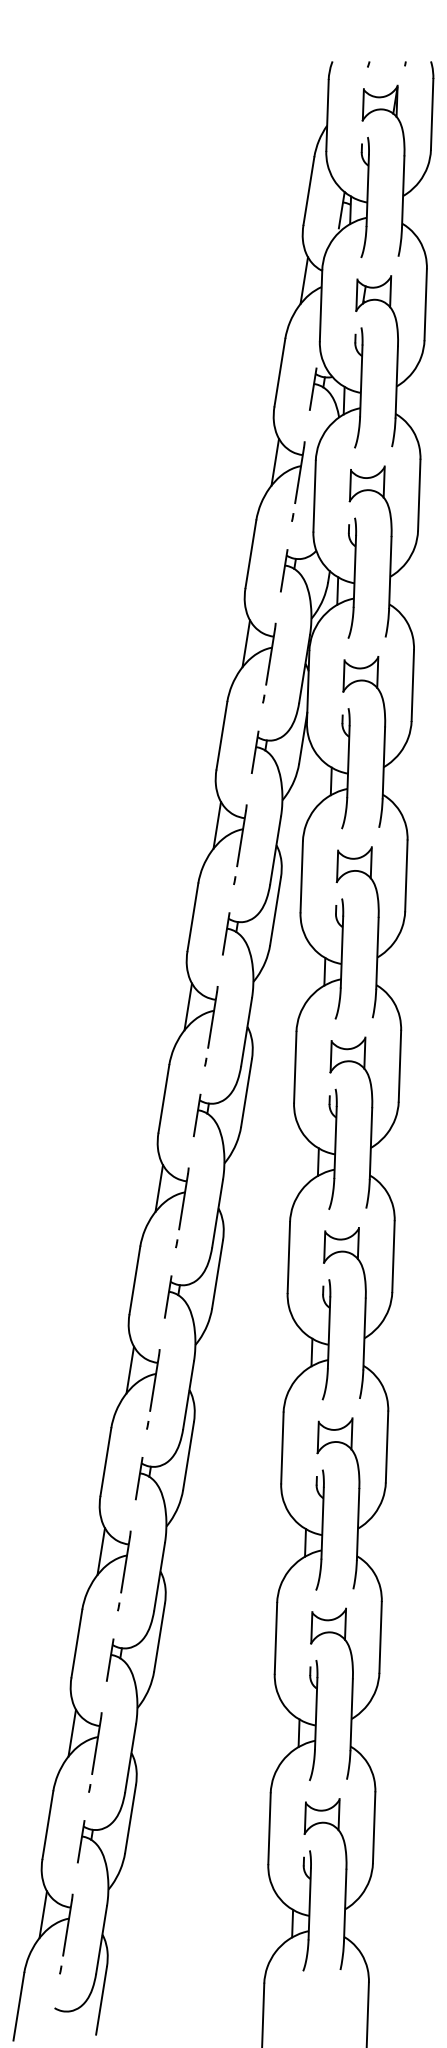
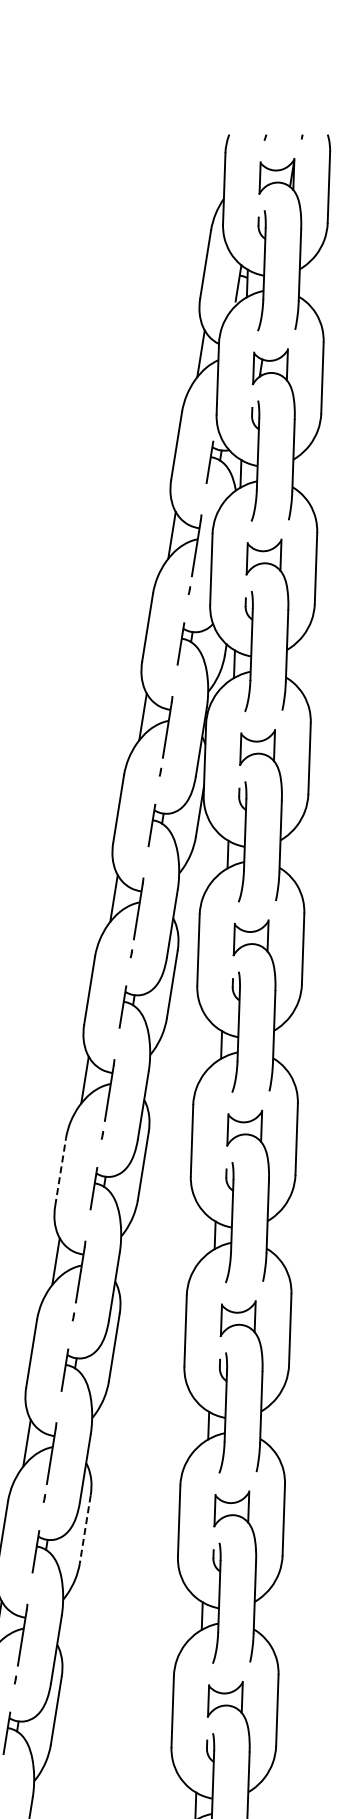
line: (163, 1098) -> (60, 1171), solid -> dashed
line: (188, 1456) -> (85, 1529), solid -> dashed

